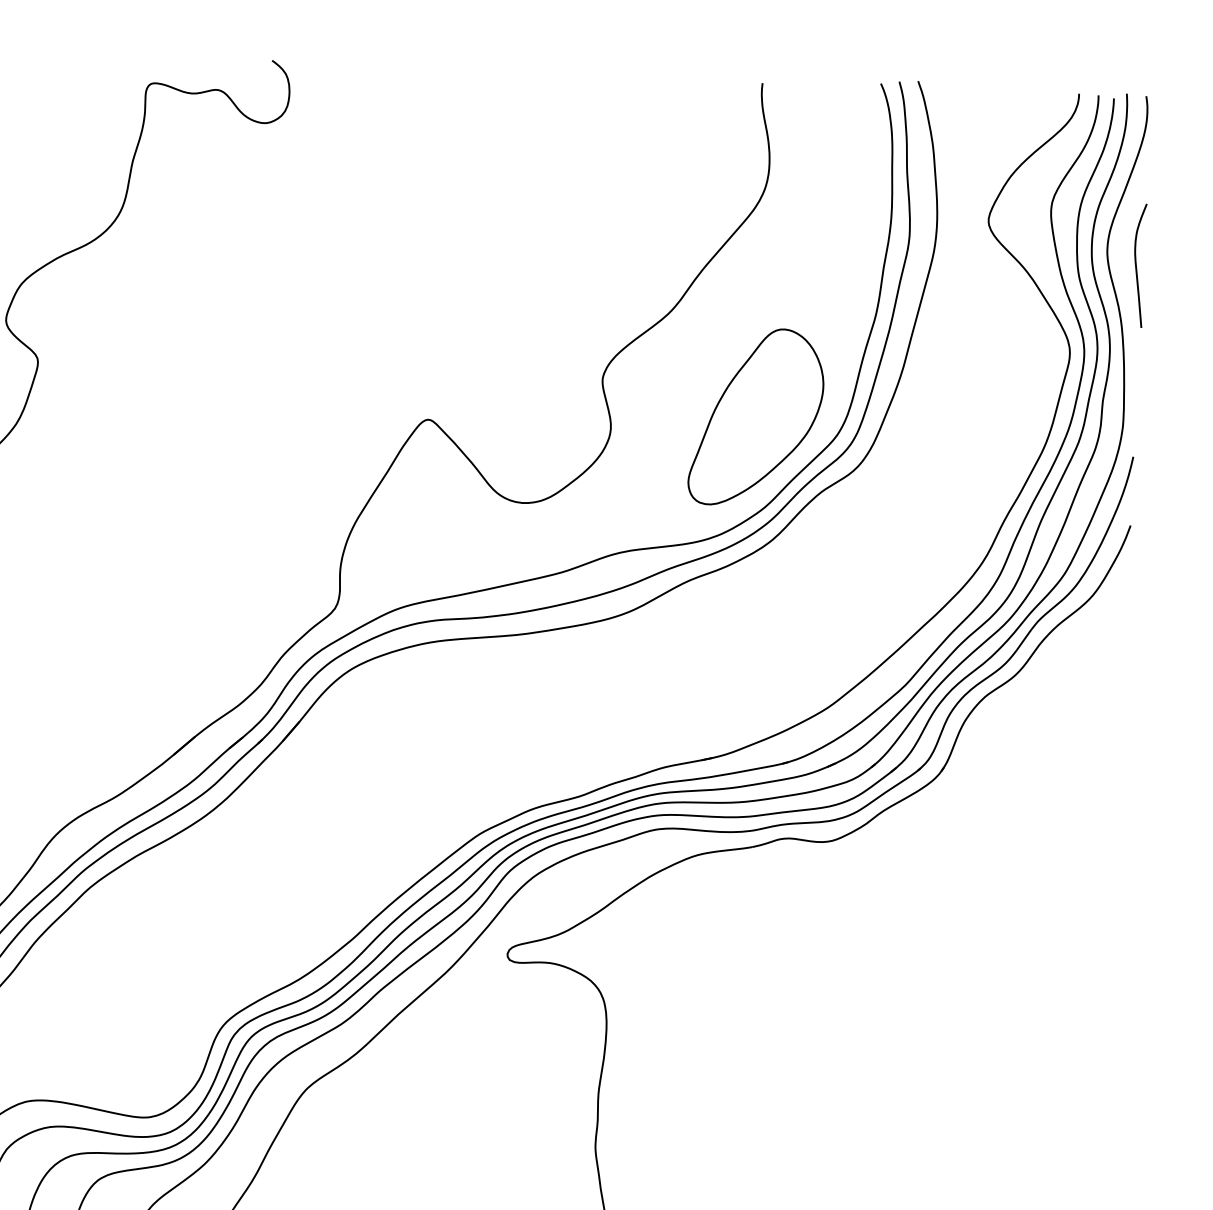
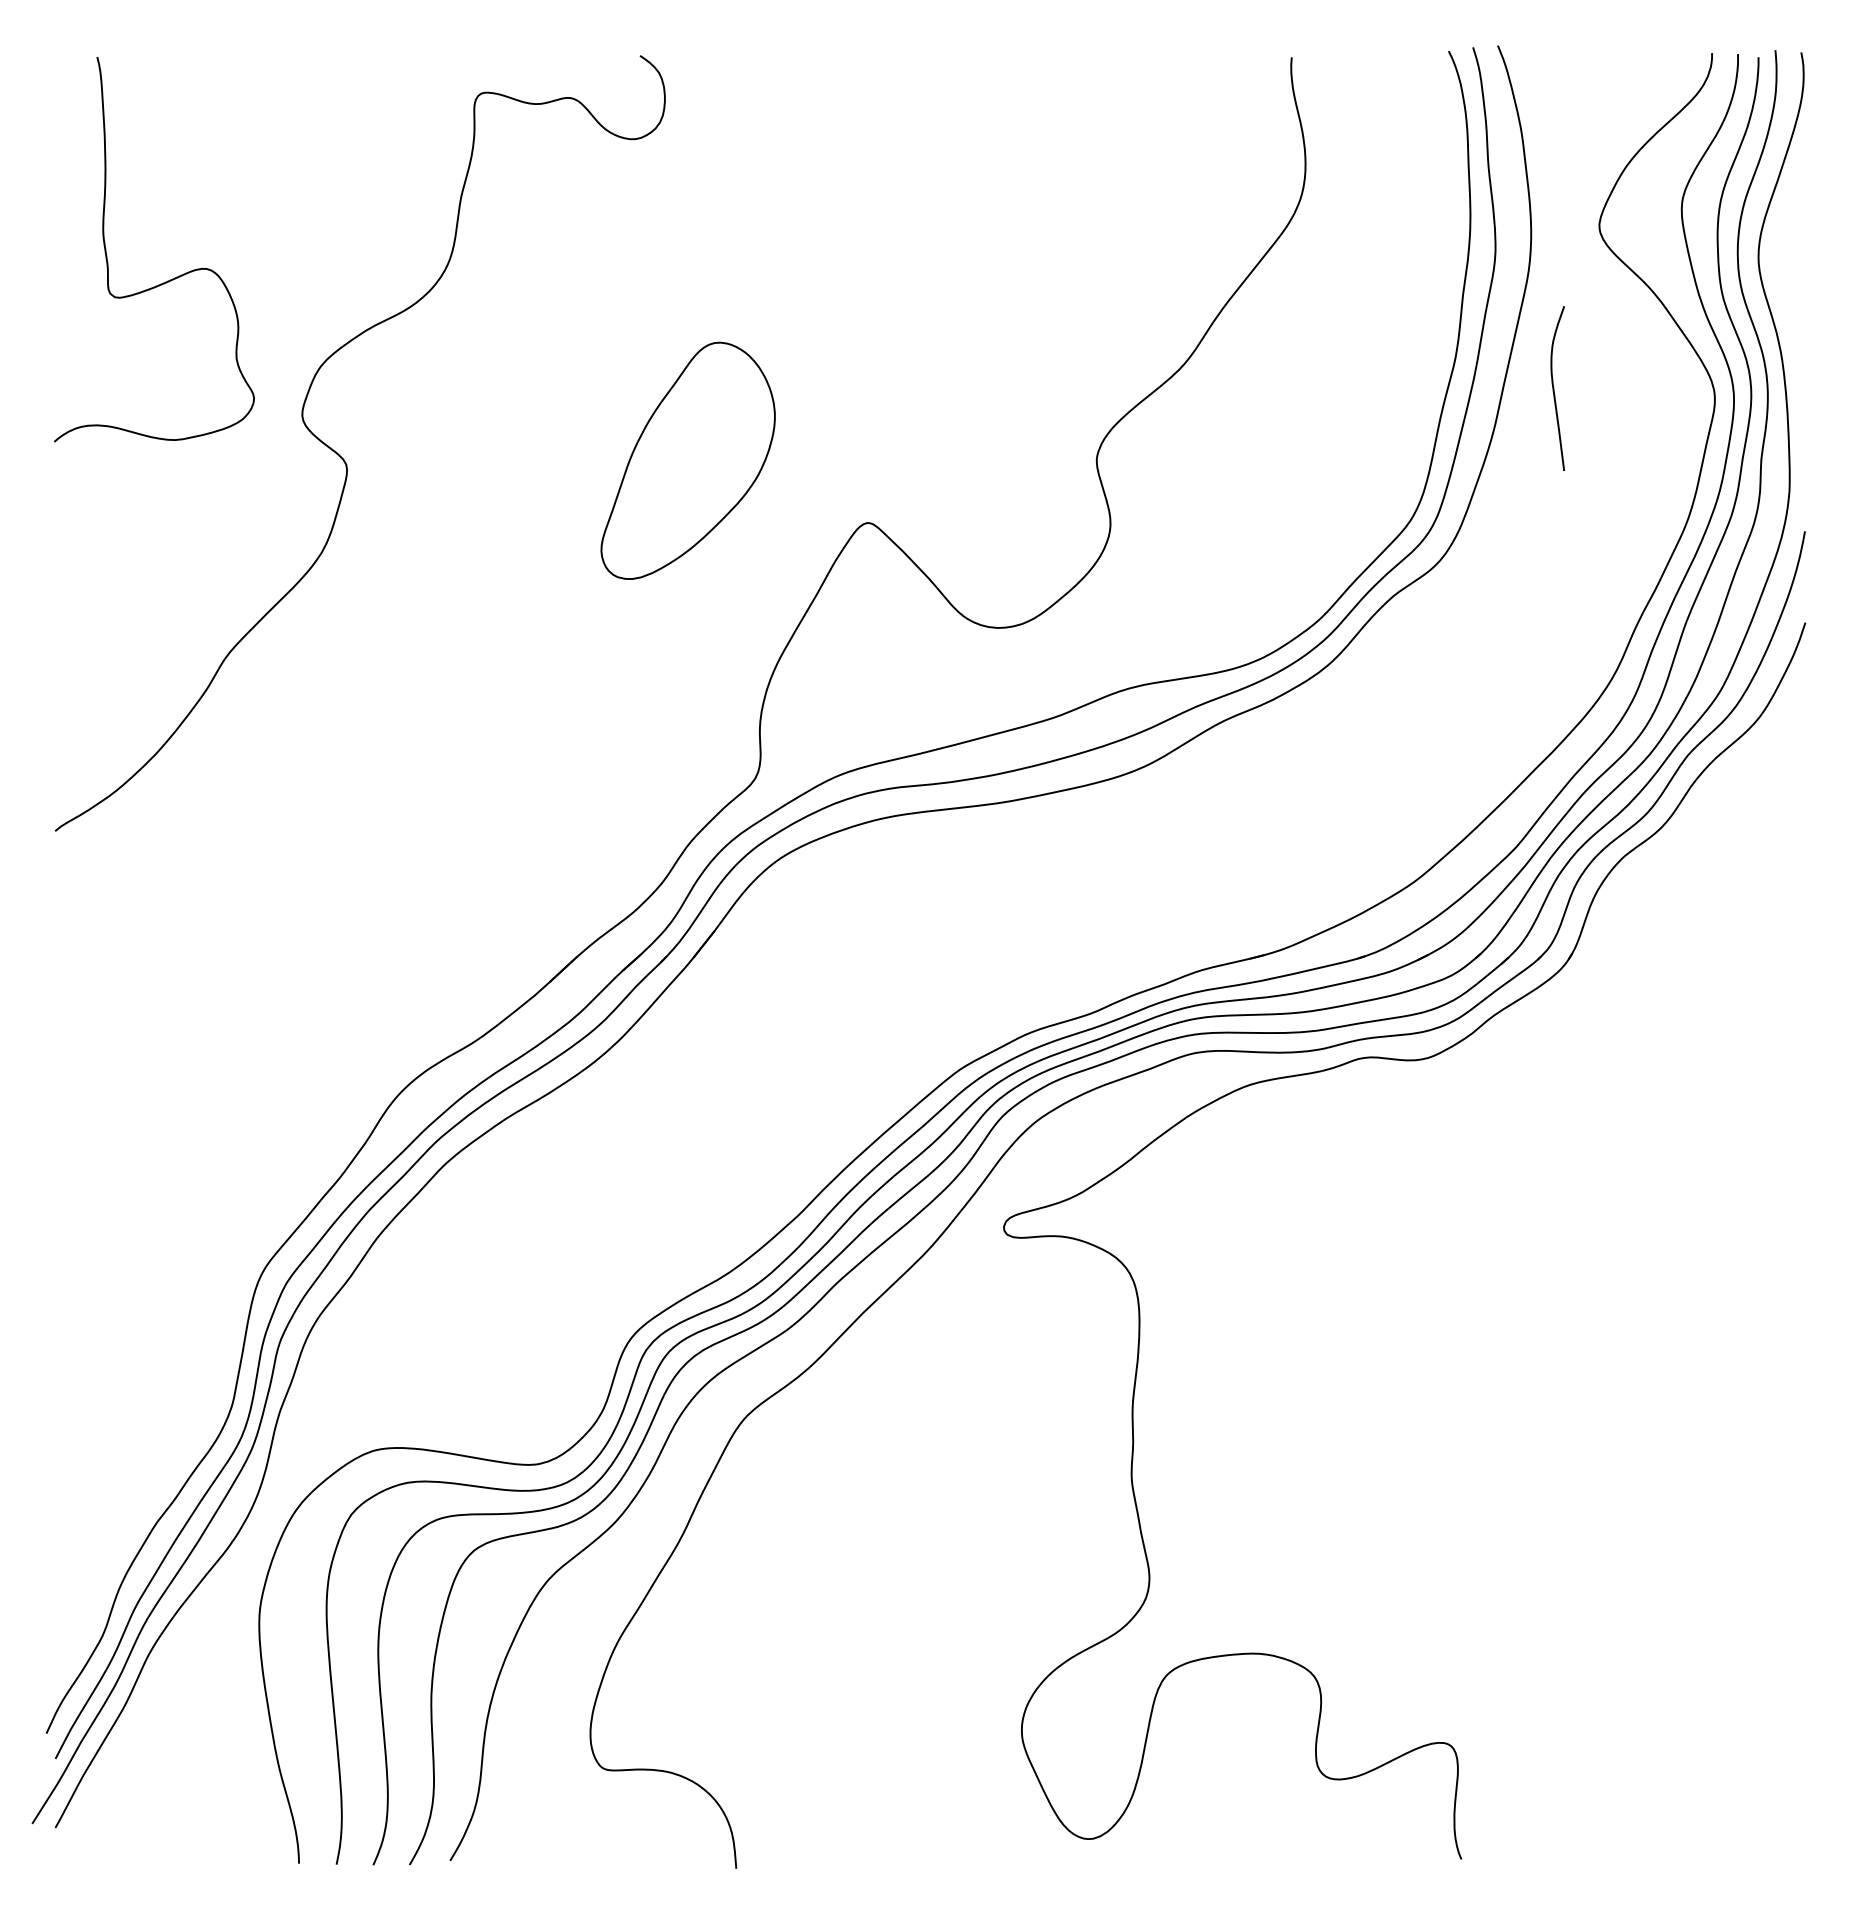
curve: (1136, 265) -> (1554, 388), moved
part: (756, 417) -> (687, 460), moved

